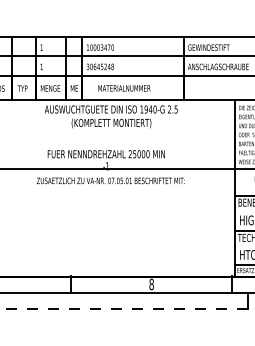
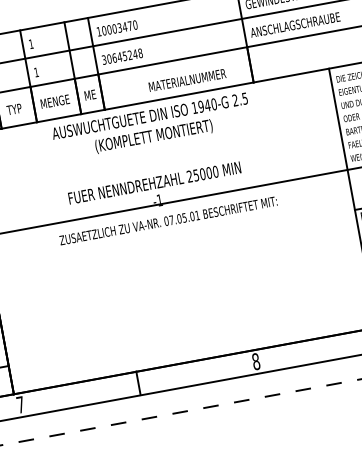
text: (124, 88) -> (187, 80), moved

